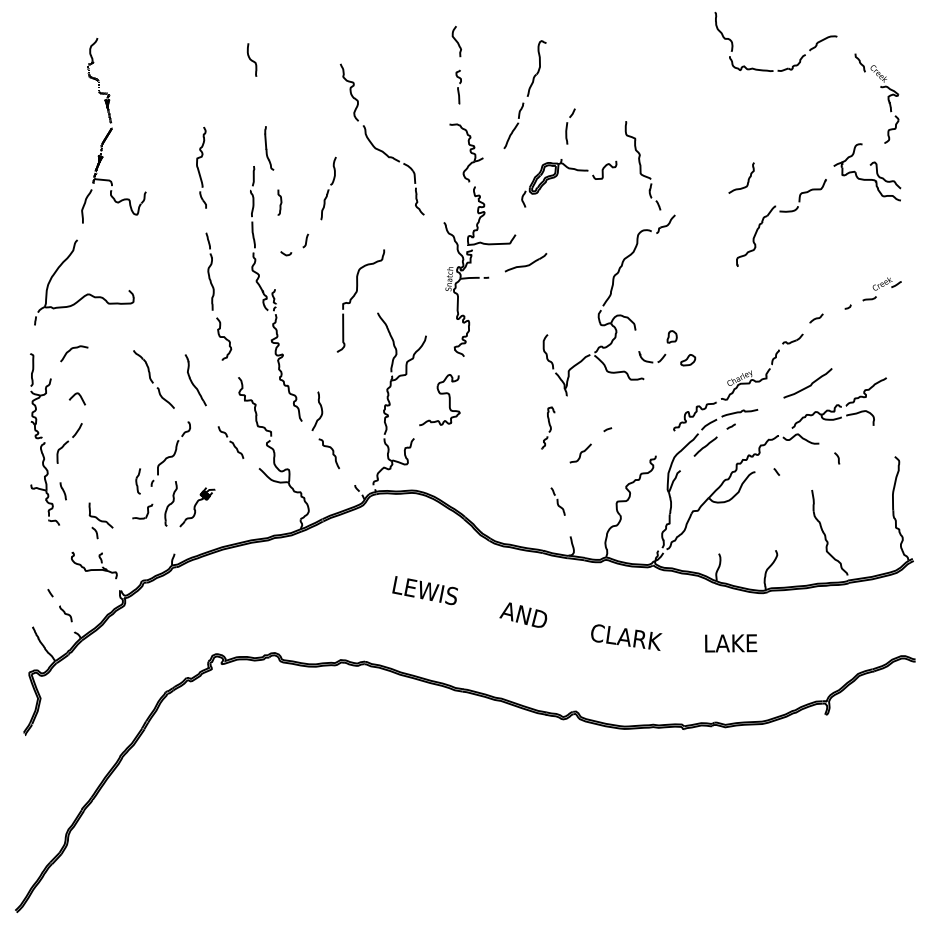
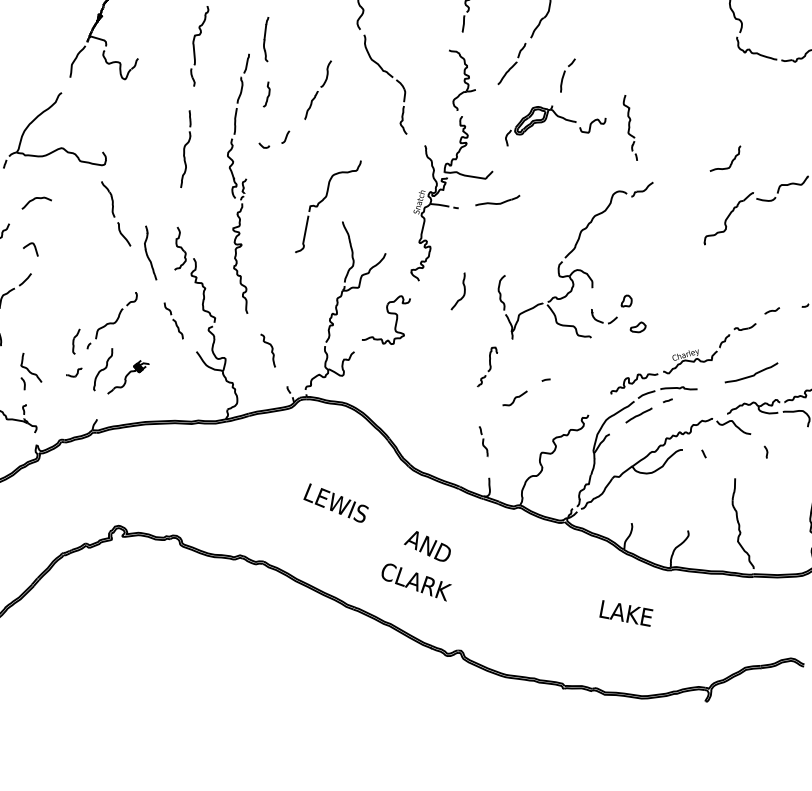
part: (642, 165) -> (630, 127), size x0.7
part: (224, 338) -> (181, 248), moved
part: (153, 379) -> (115, 213), moved
curve: (320, 408) -> (463, 289), moved
part: (142, 511) -> (73, 371), size x0.7
text: (626, 637) -> (415, 581), moved

